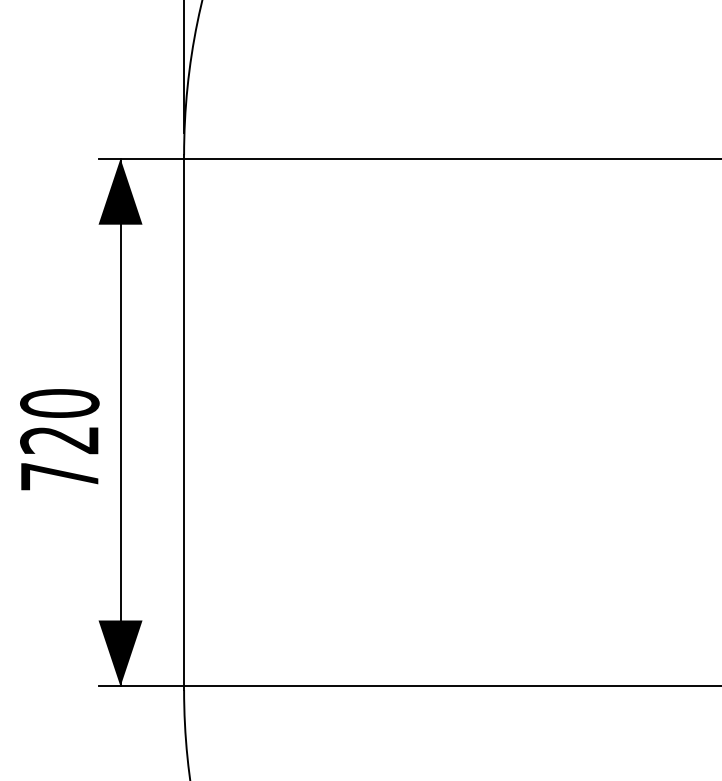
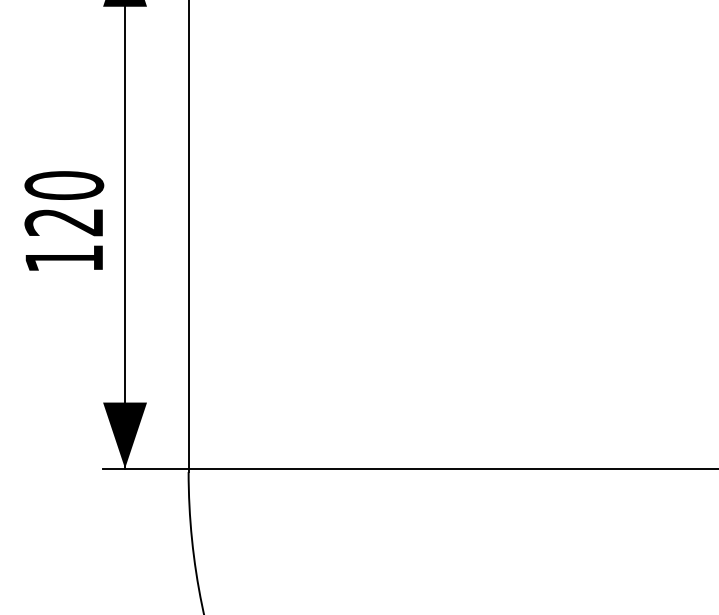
text: (59, 476) -> (64, 258), 720 -> 120

